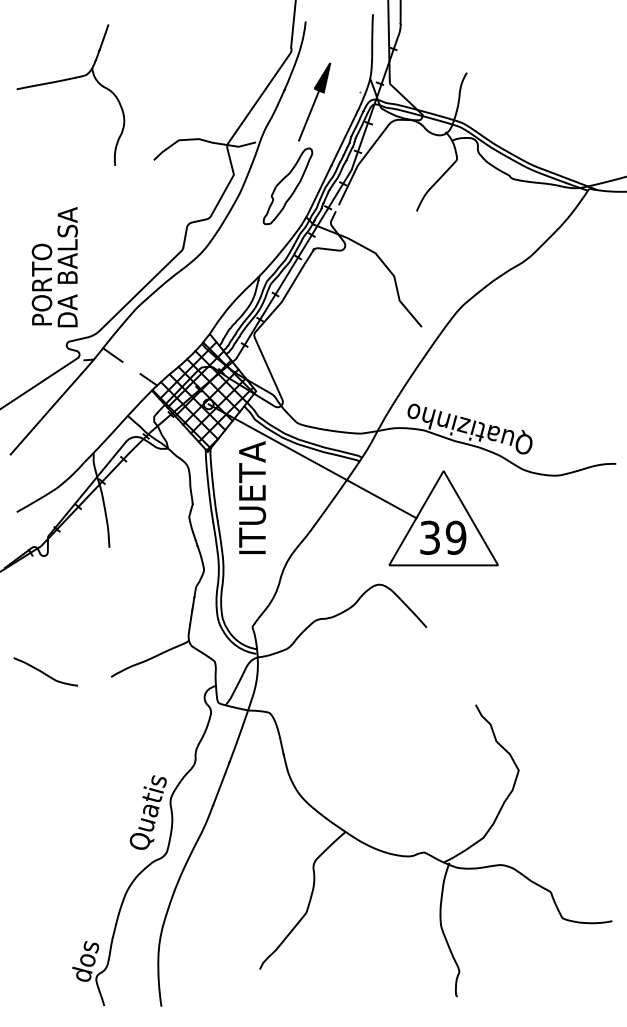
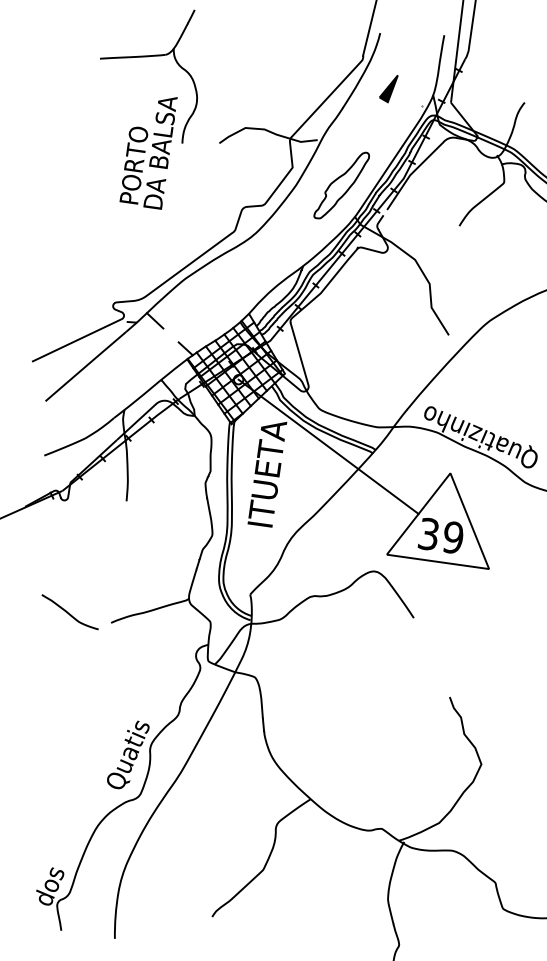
line: (309, 115) -> (371, 121), removed
text: (54, 267) -> (148, 150), moved
curve: (44, 672) -> (68, 612), moved

